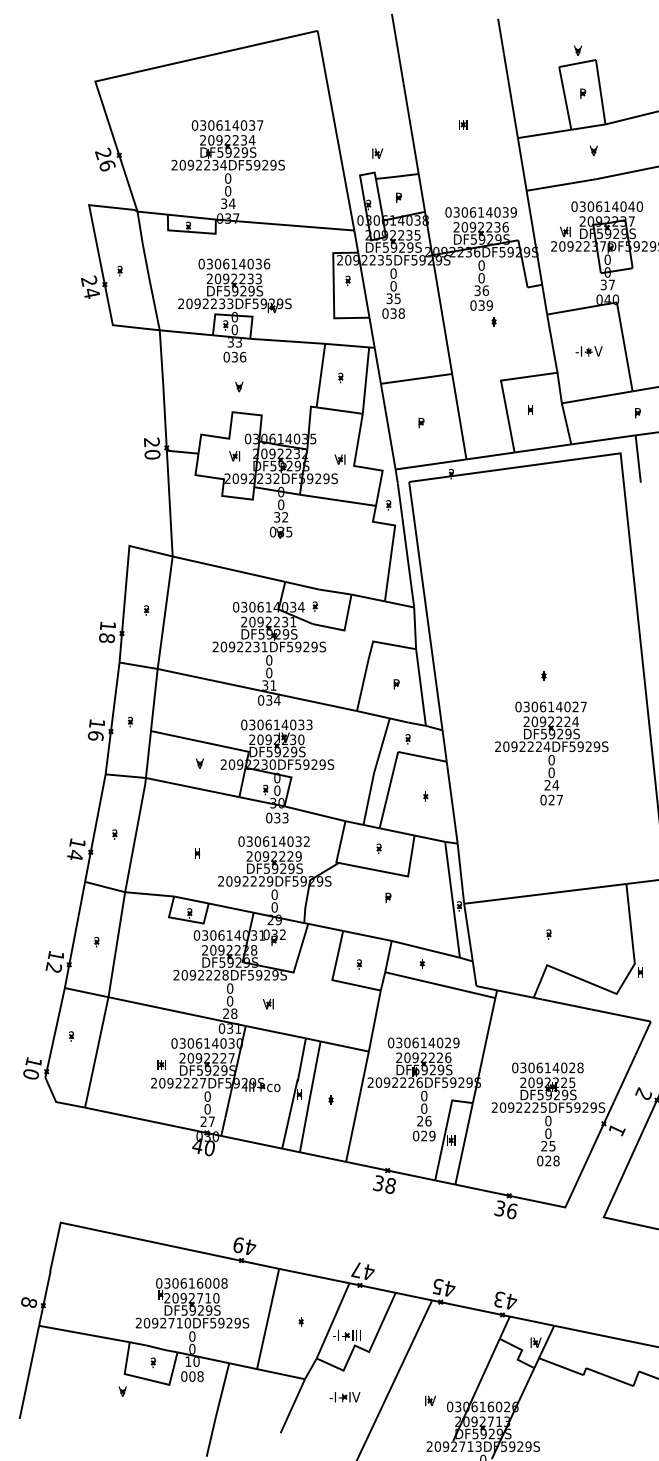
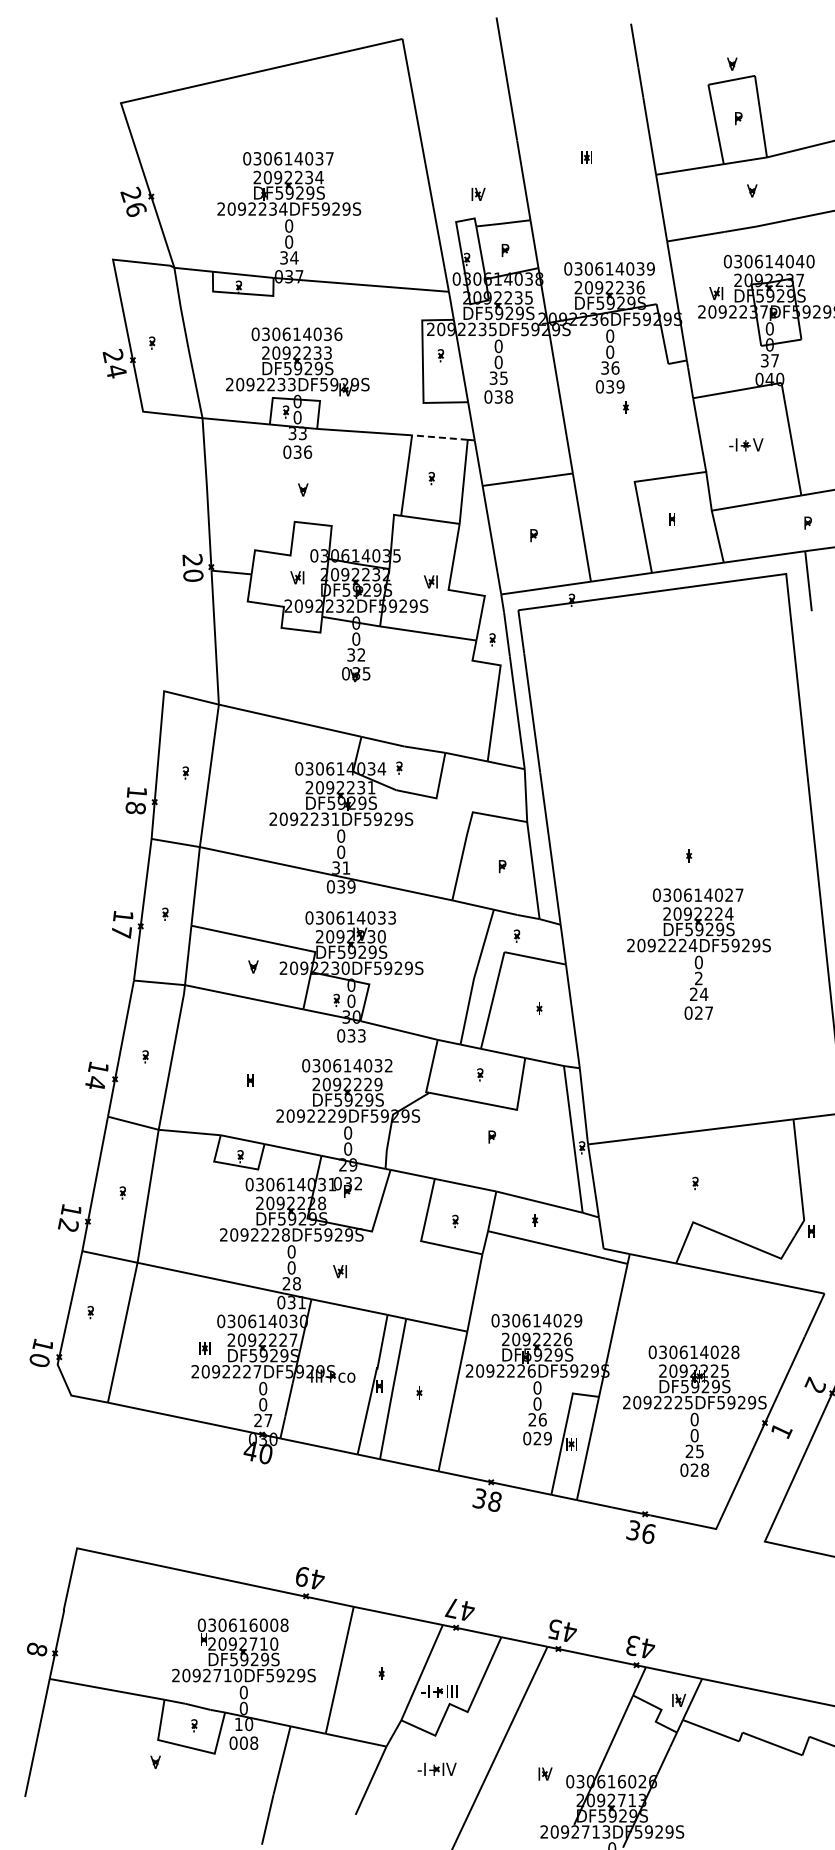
line: (346, 345) -> (439, 437), solid -> dashed
text: (277, 700) -> (351, 886), 034 -> 039
text: (95, 736) -> (121, 932), 16 -> 17
text: (551, 772) -> (698, 978), 0 -> 2

